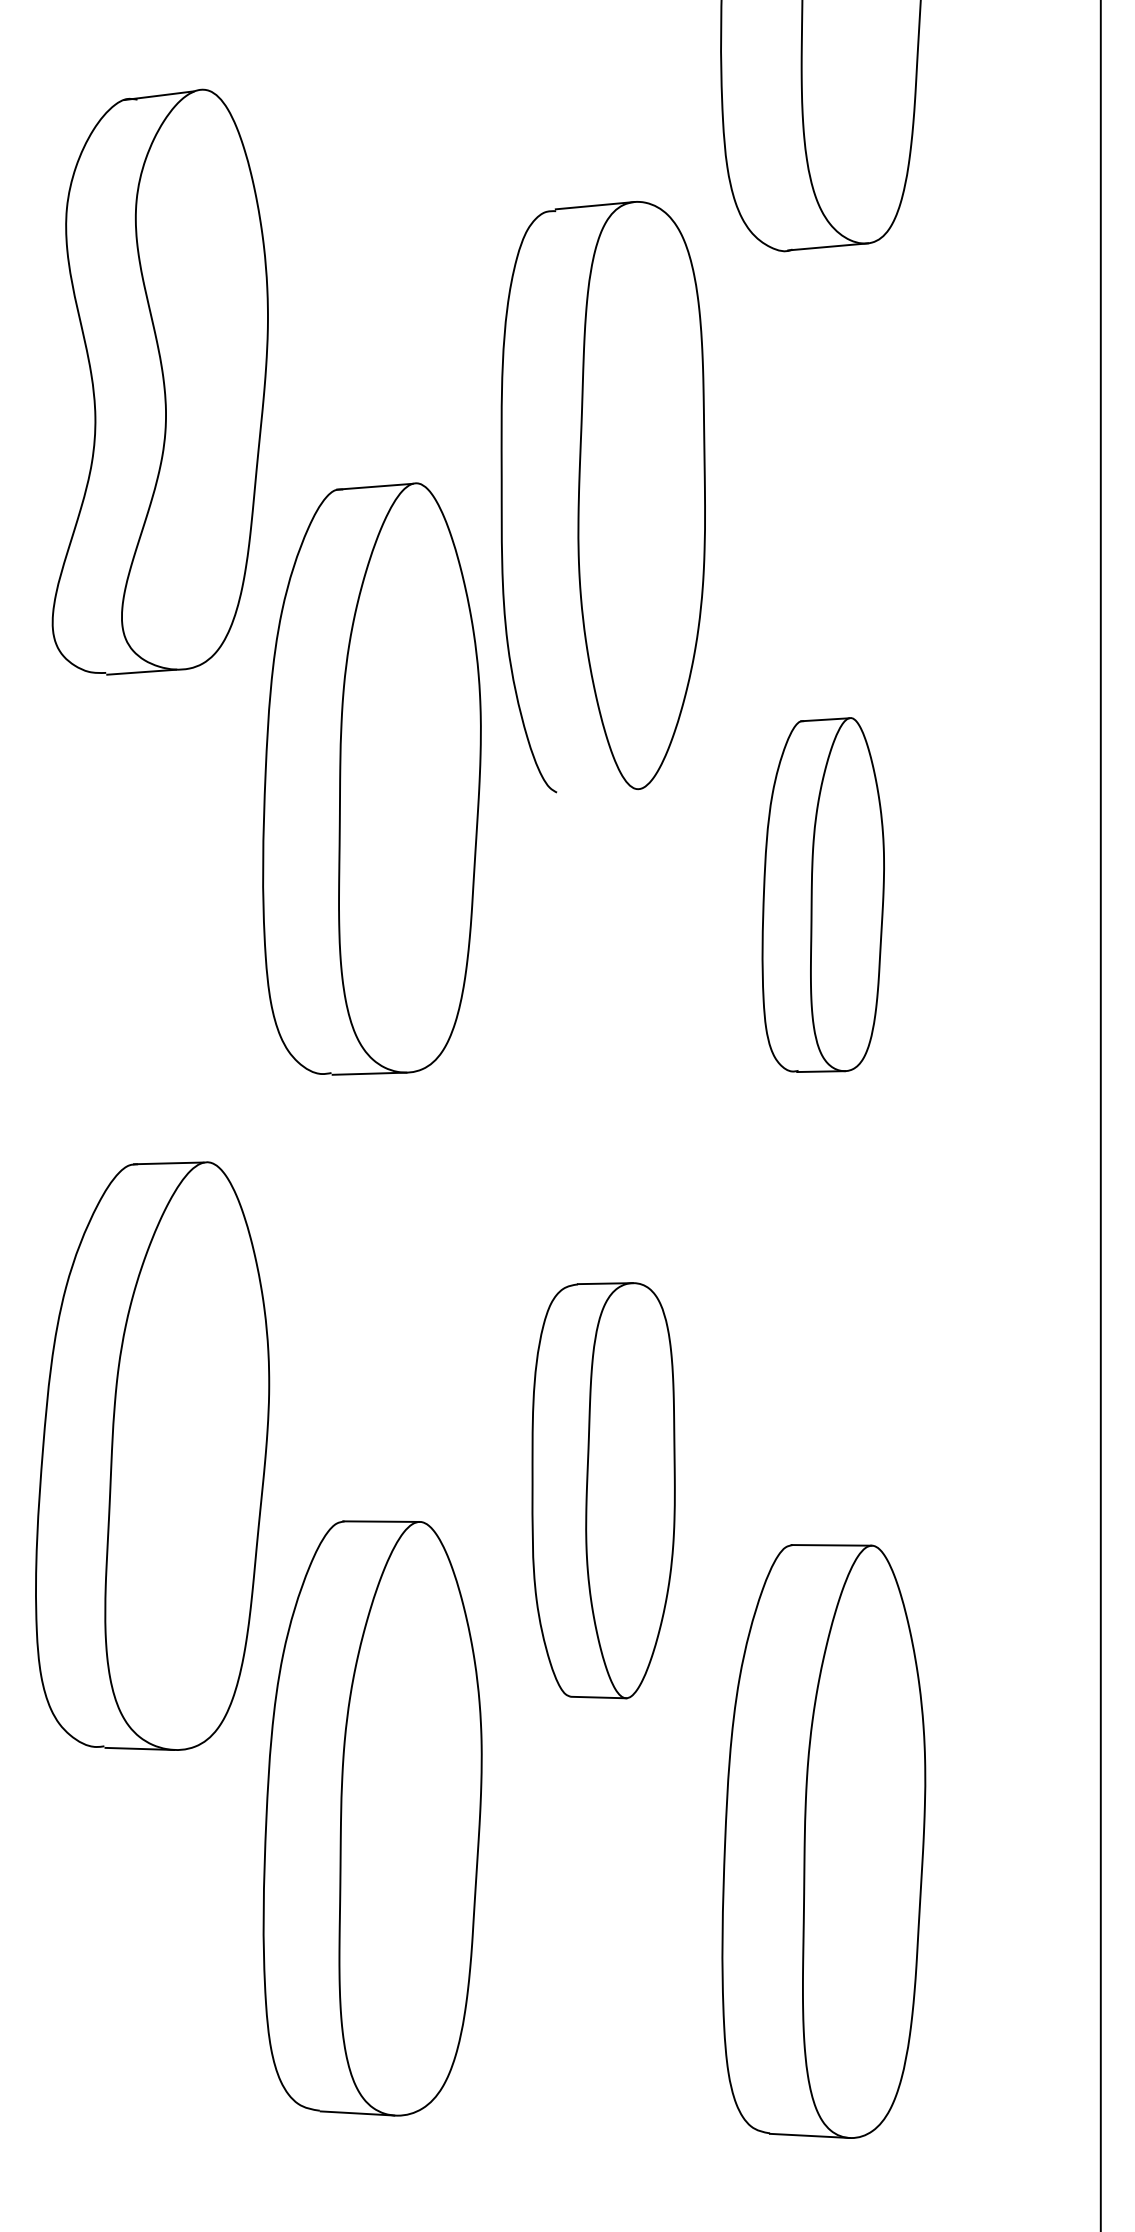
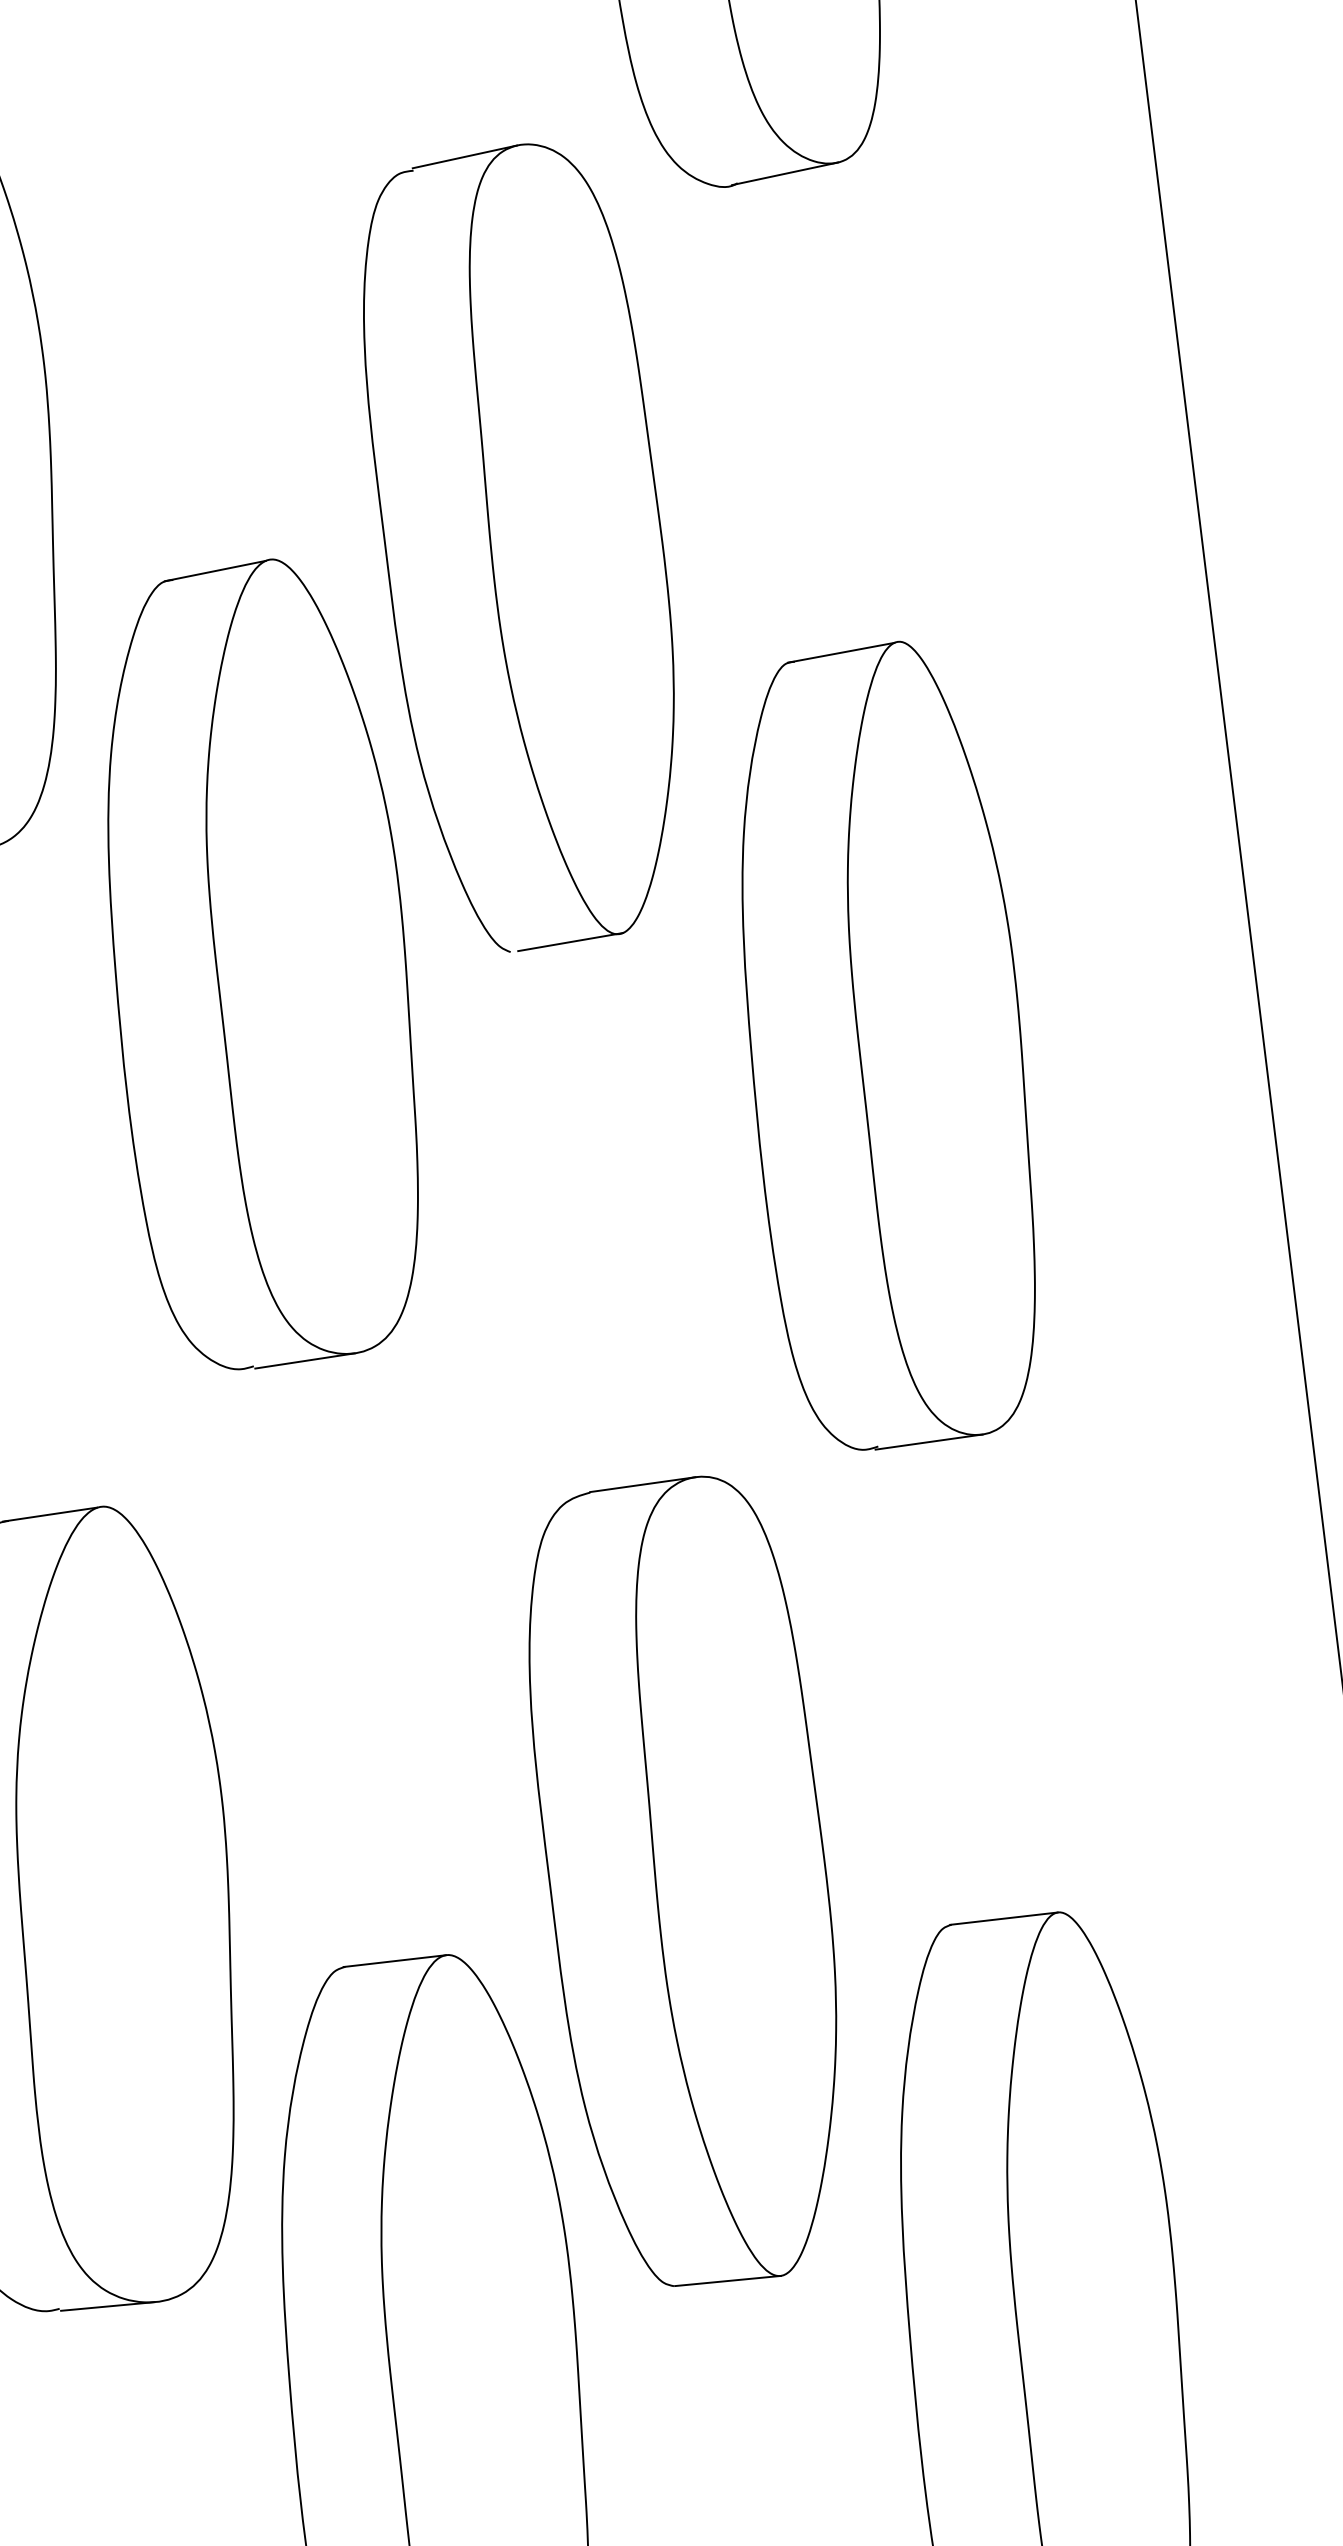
line: (601, 790) -> (570, 941), added
part: (823, 894) -> (885, 1045), size x1.67
part: (603, 1490) -> (688, 1882), size x1.43

